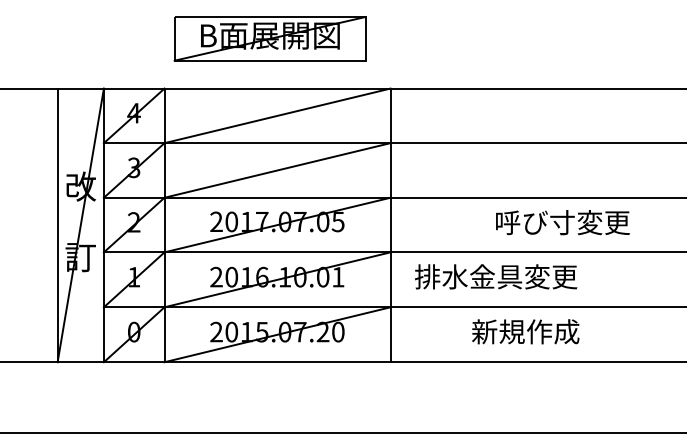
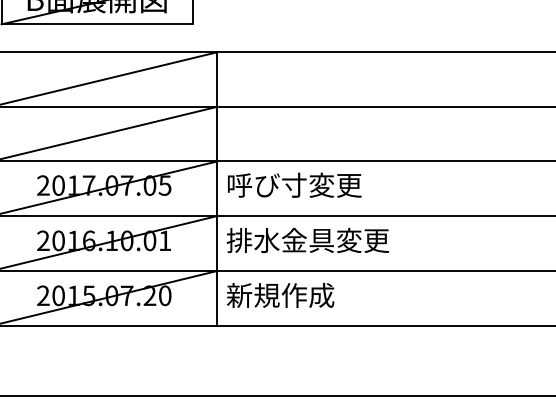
text: (562, 222) -> (294, 185), moved
text: (496, 276) -> (308, 240), moved
text: (525, 331) -> (280, 295), moved

